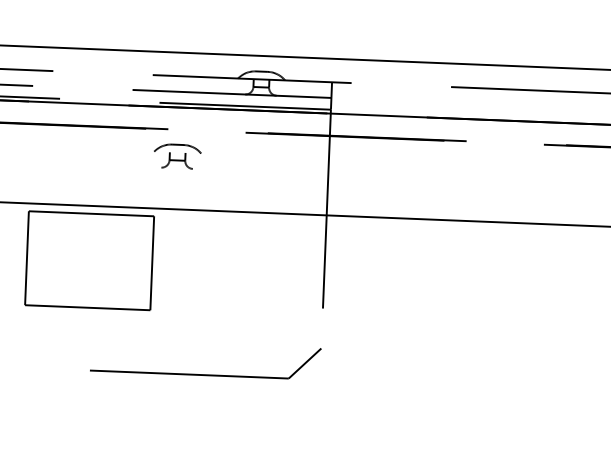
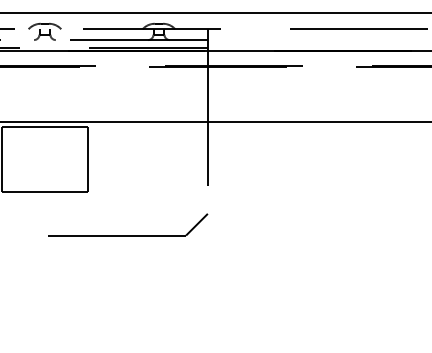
part: (176, 155) -> (44, 31), moved

